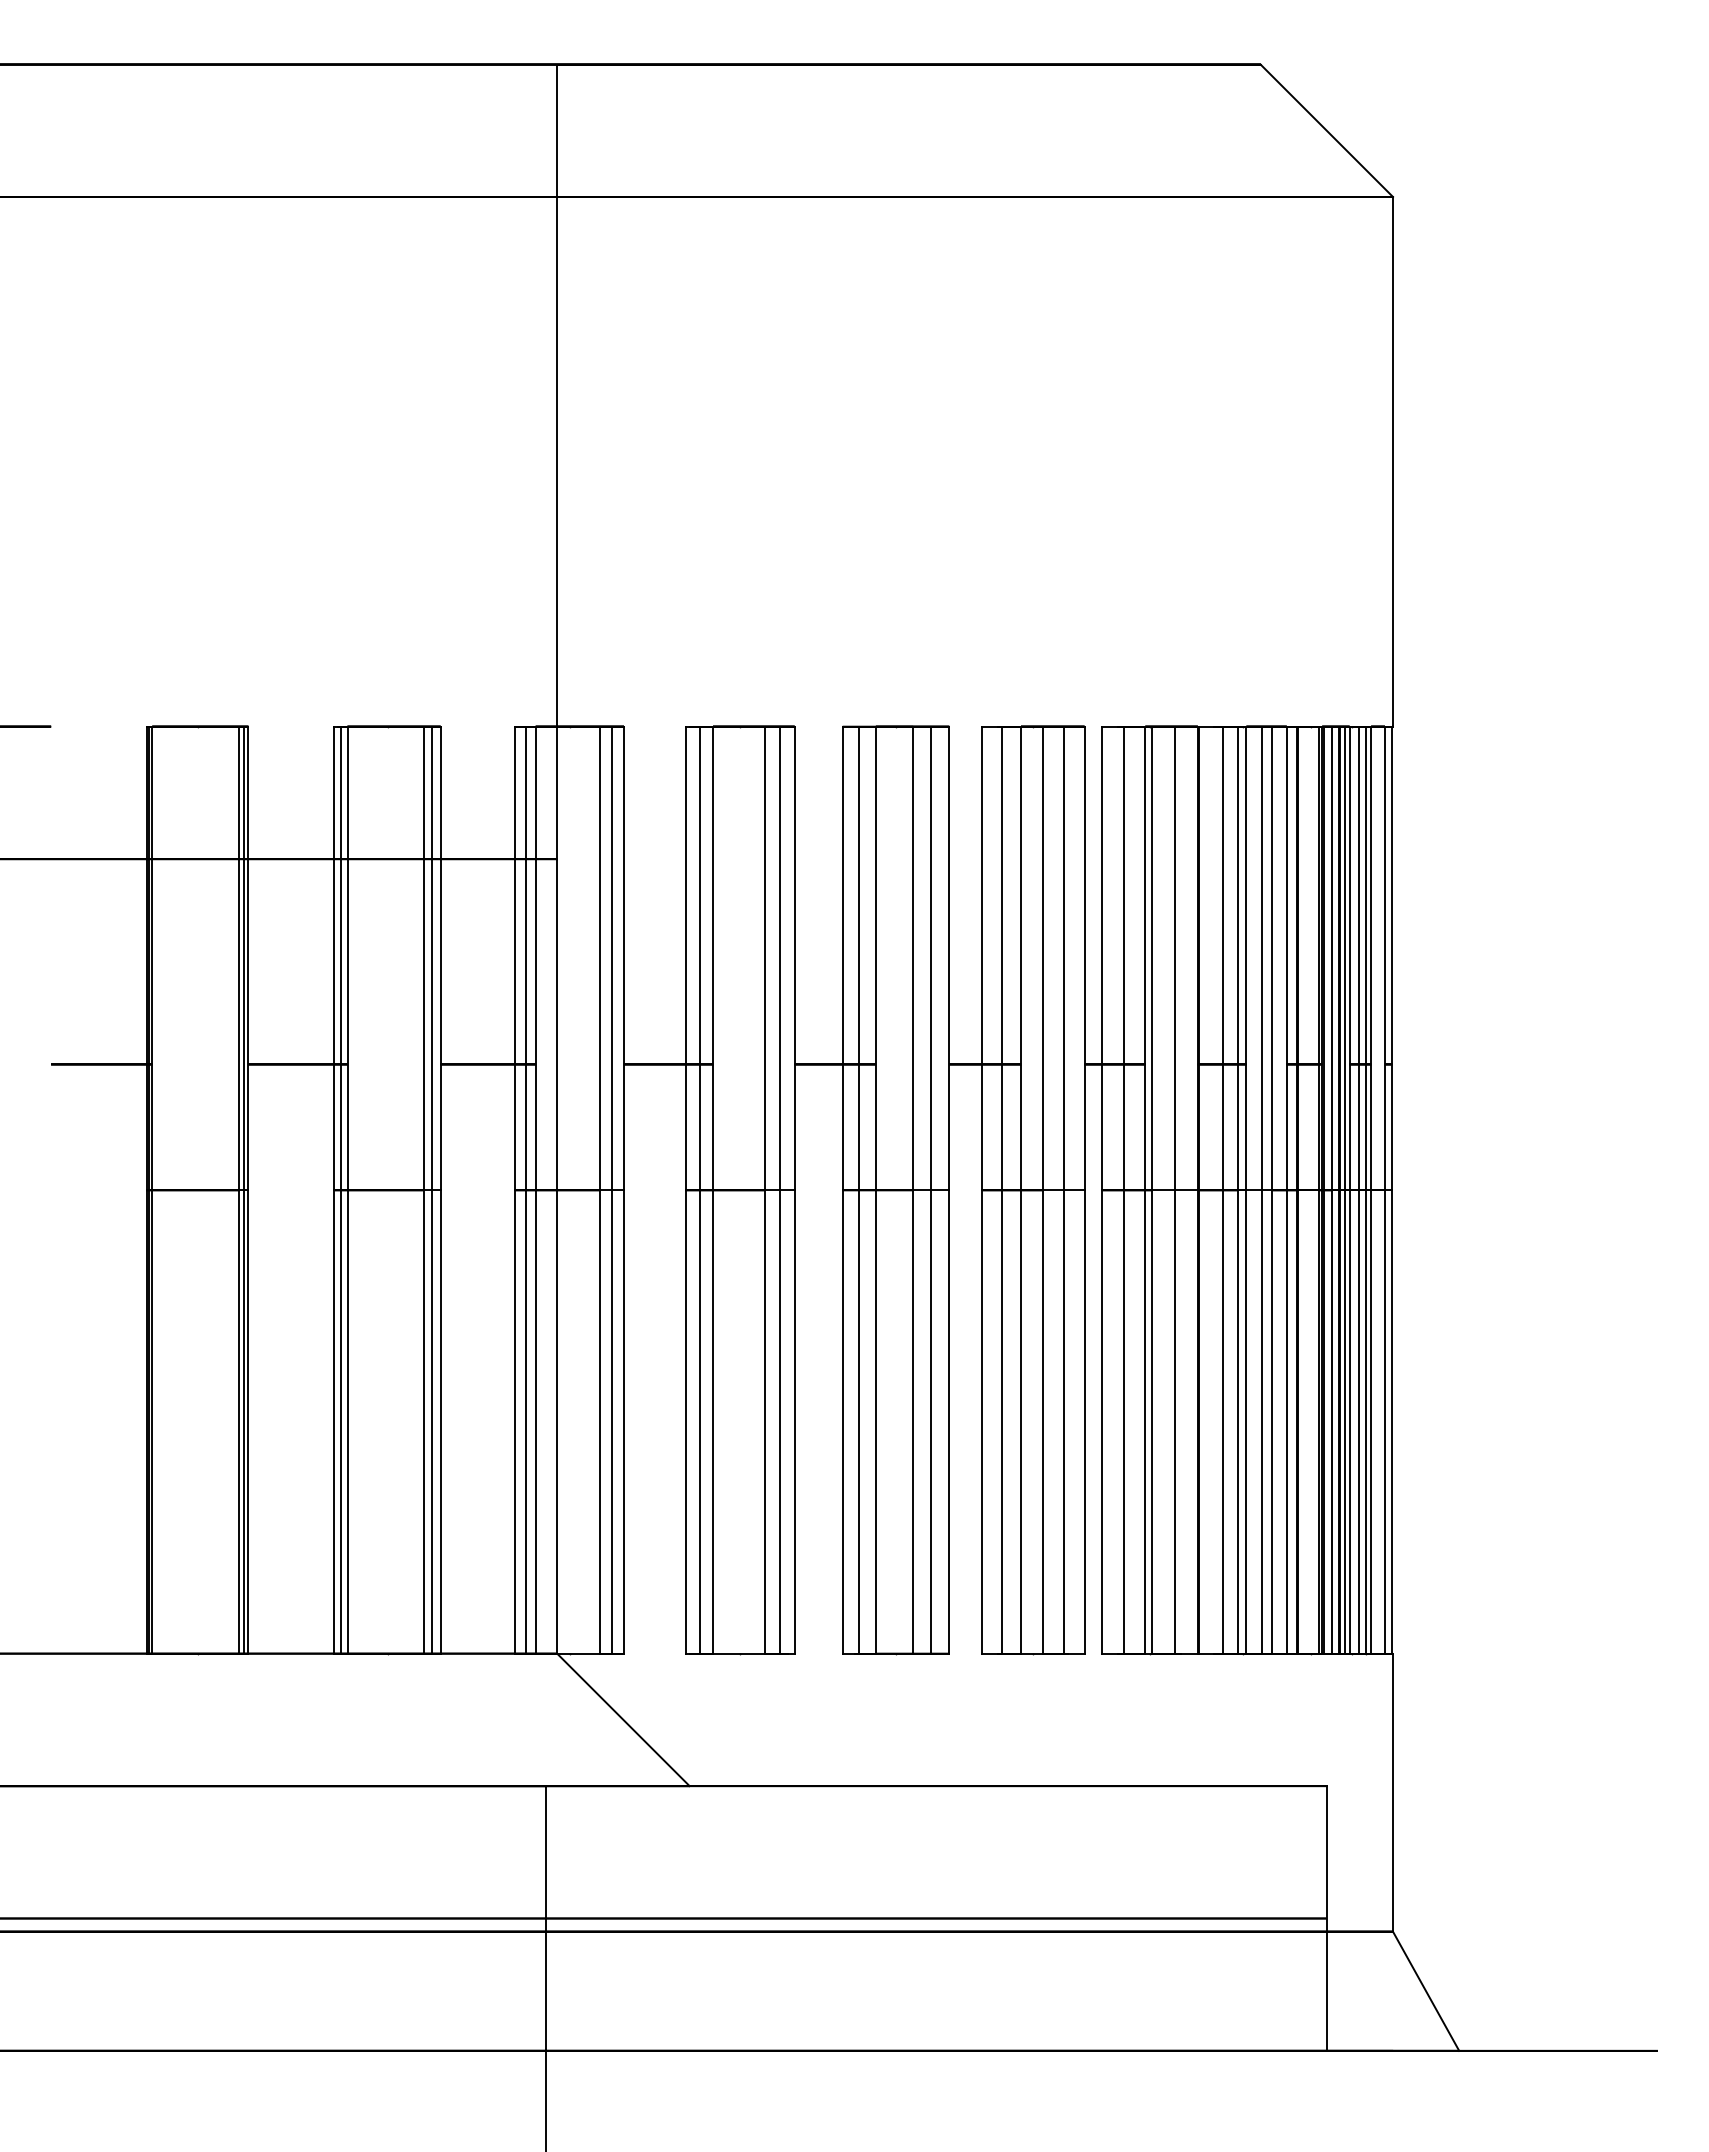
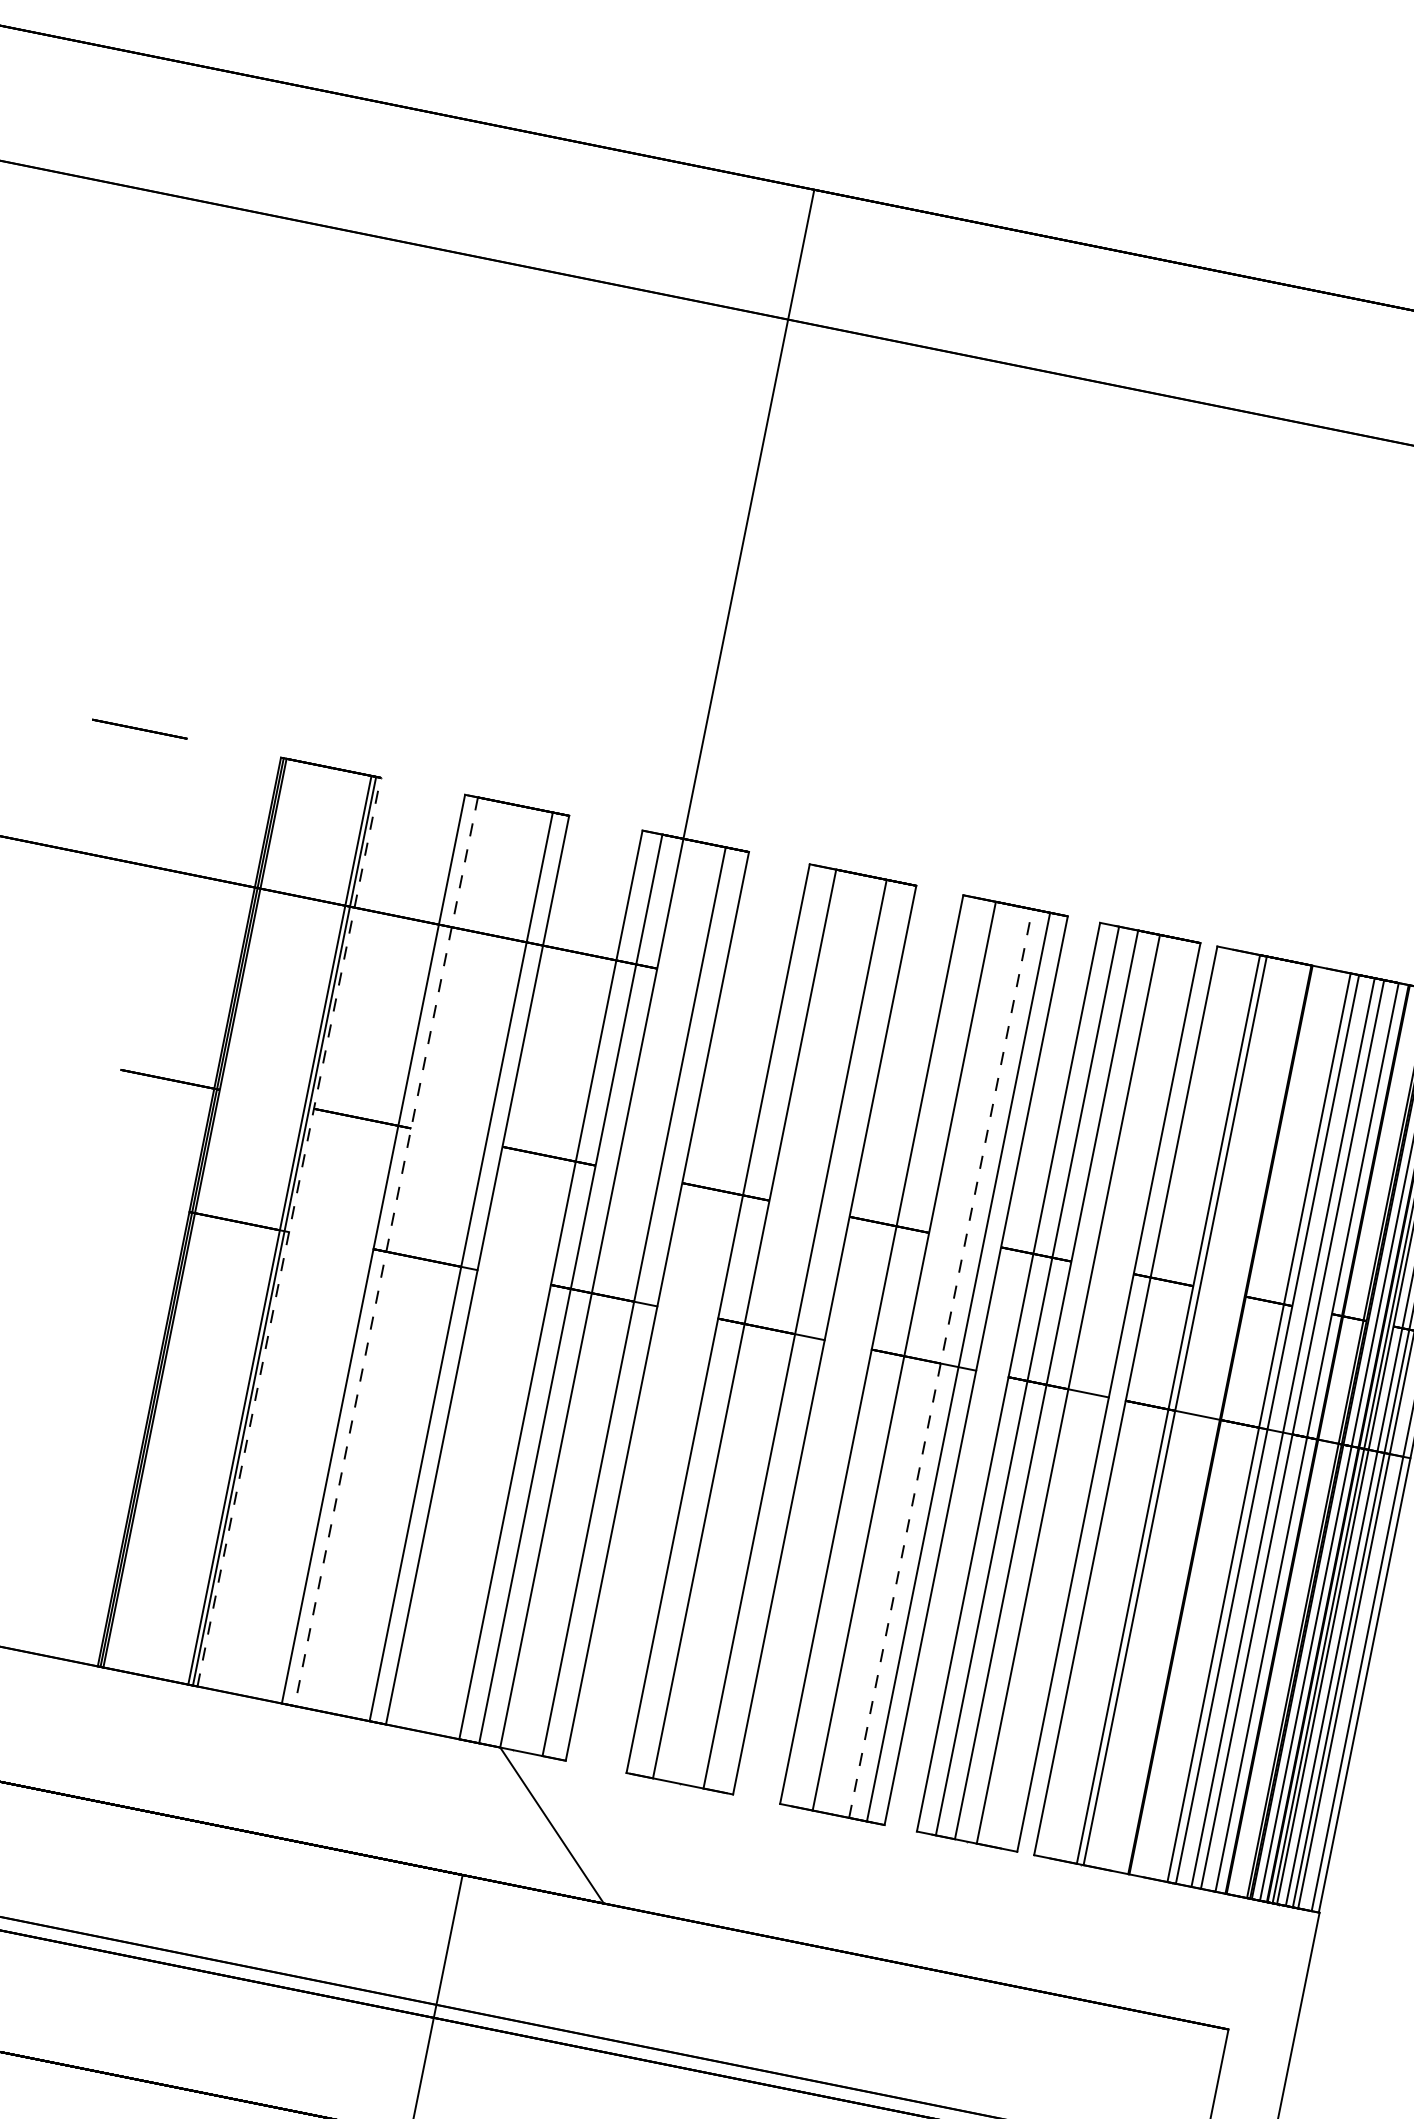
line: (248, 1189) -> (289, 1231), solid -> dashed
line: (340, 1189) -> (379, 1249), removed
line: (432, 1189) -> (469, 1267), removed
line: (525, 1189) -> (560, 1286), removed
line: (612, 1189) -> (646, 1303), removed
line: (699, 1189) -> (731, 1320), removed
line: (779, 1189) -> (809, 1336), removed
line: (859, 1189) -> (888, 1352), removed
line: (913, 1189) -> (941, 1362), solid -> dashed
line: (1063, 1189) -> (1088, 1392), removed
line: (1123, 1189) -> (1147, 1404), removed
line: (1175, 1189) -> (1198, 1414), removed
line: (1222, 1189) -> (1244, 1424), removed
line: (347, 1190) -> (386, 1252), solid -> dashed

